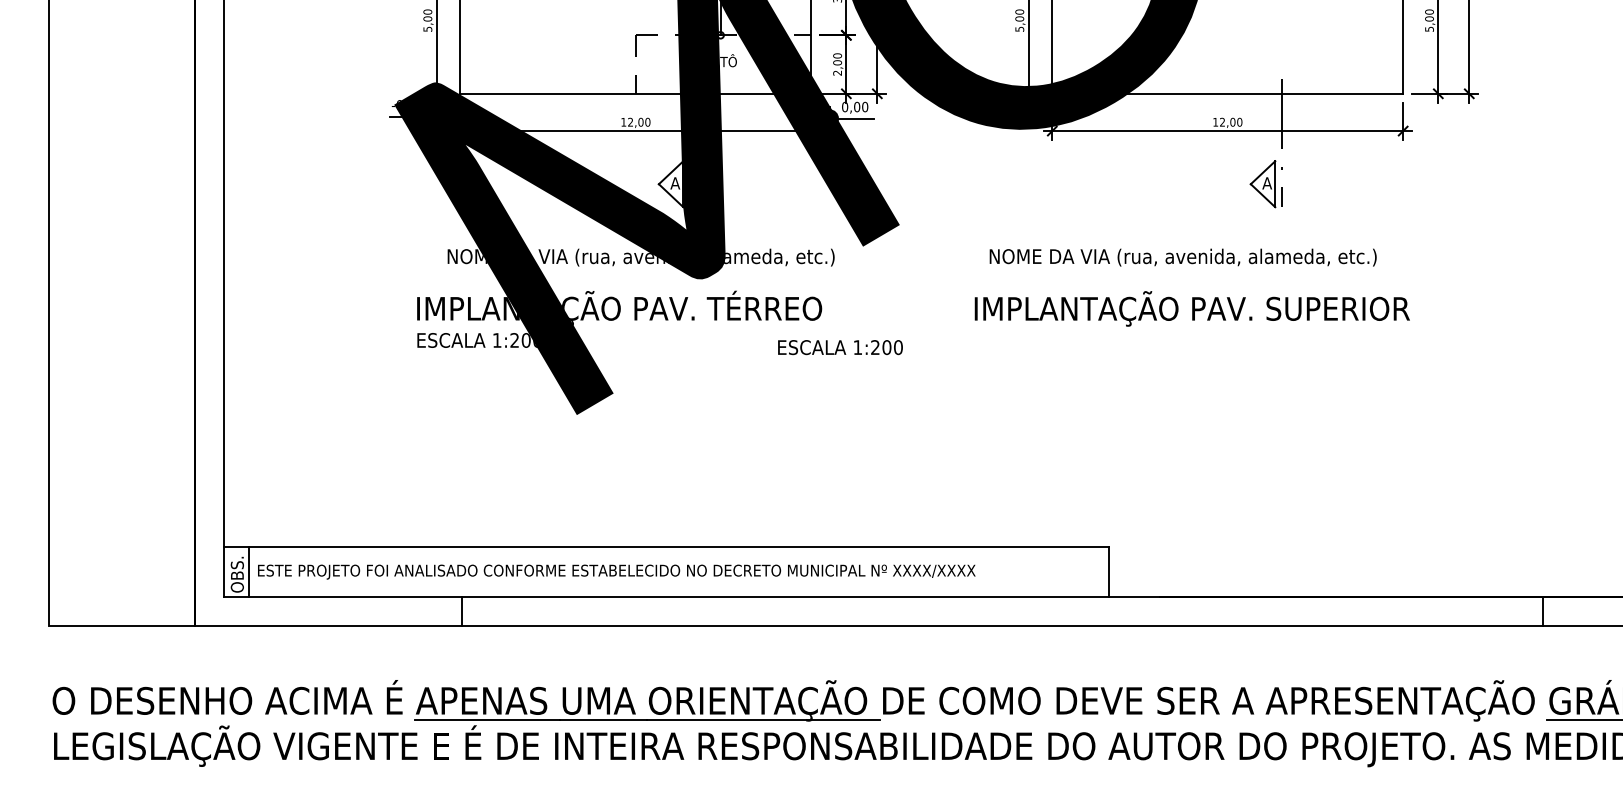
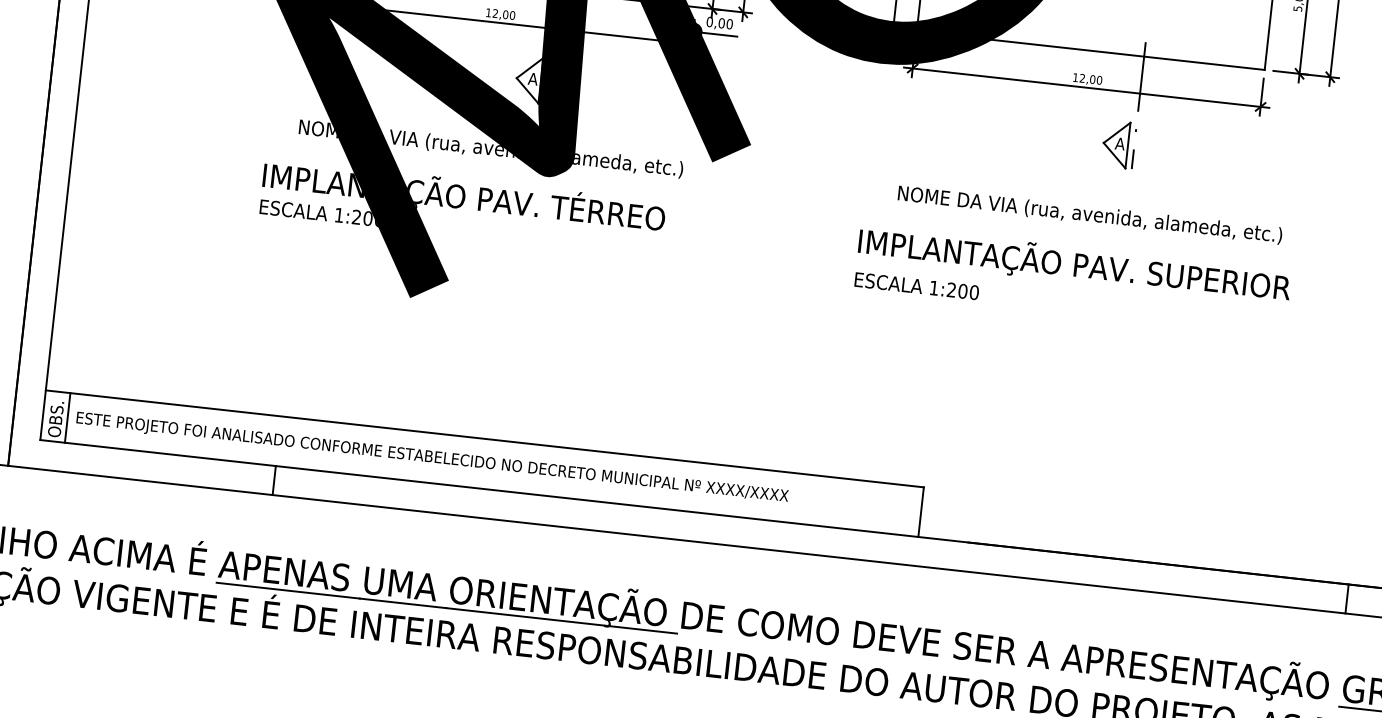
text: (1182, 257) -> (1089, 214), moved
text: (1191, 308) -> (1073, 264), moved
text: (840, 347) -> (916, 286), moved

